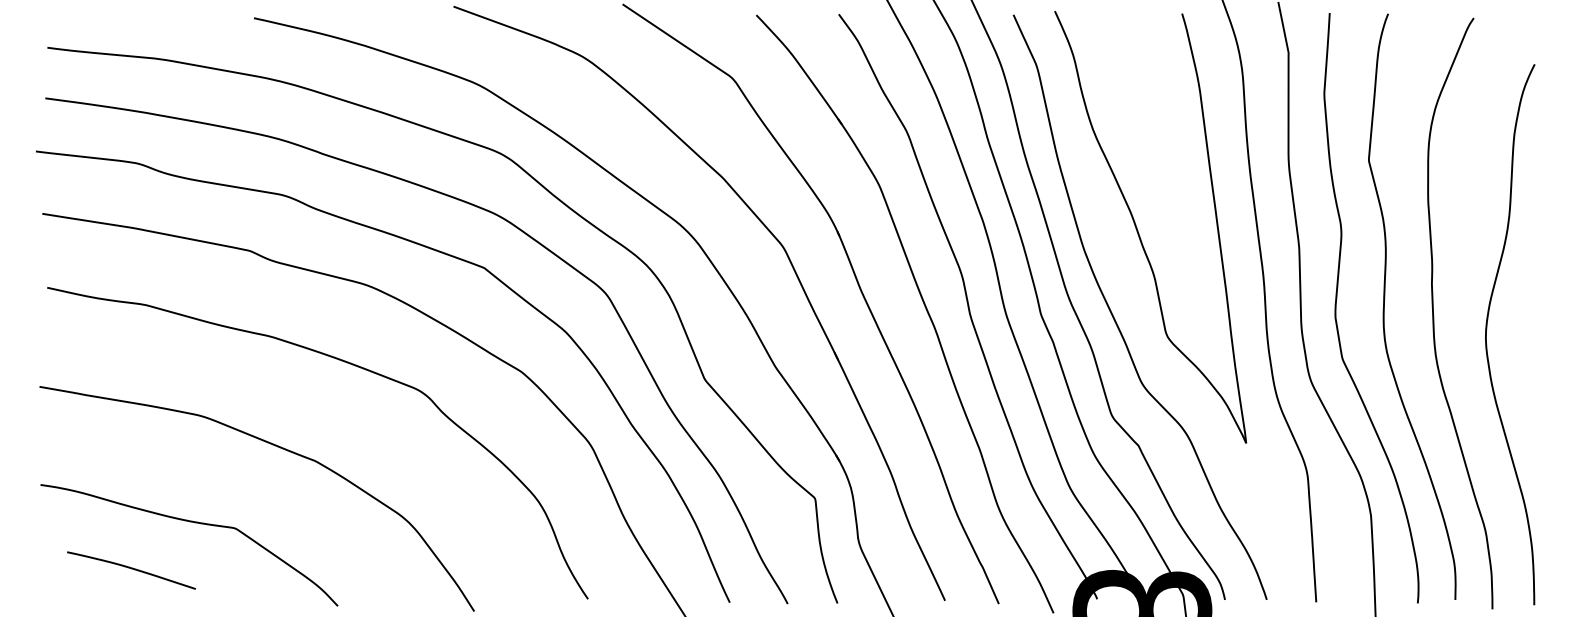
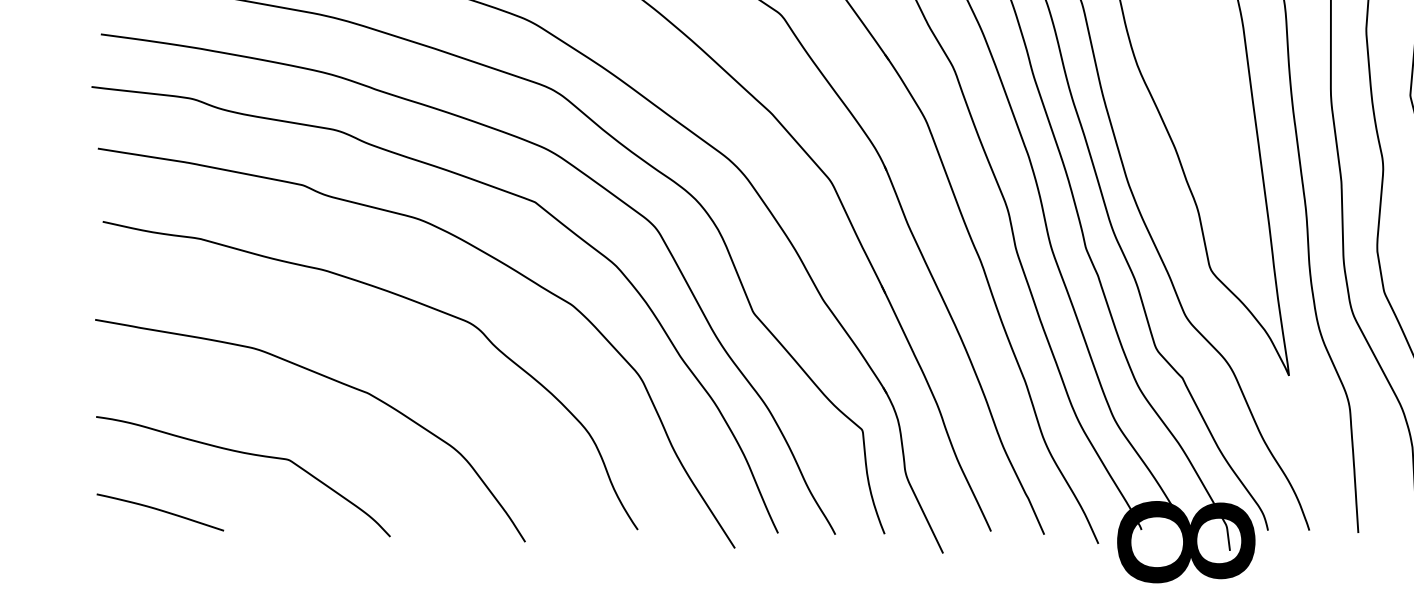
curve: (131, 569) -> (160, 511), moved

